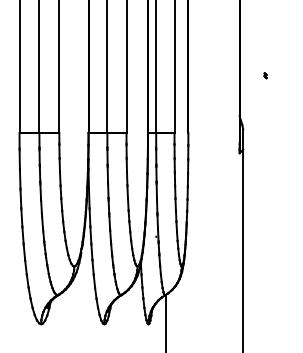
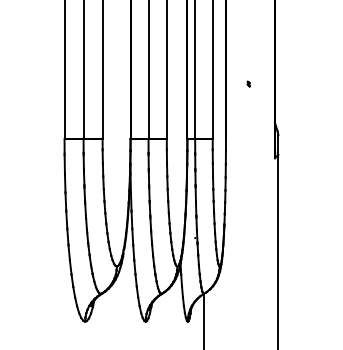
part: (265, 75) -> (248, 83), moved

